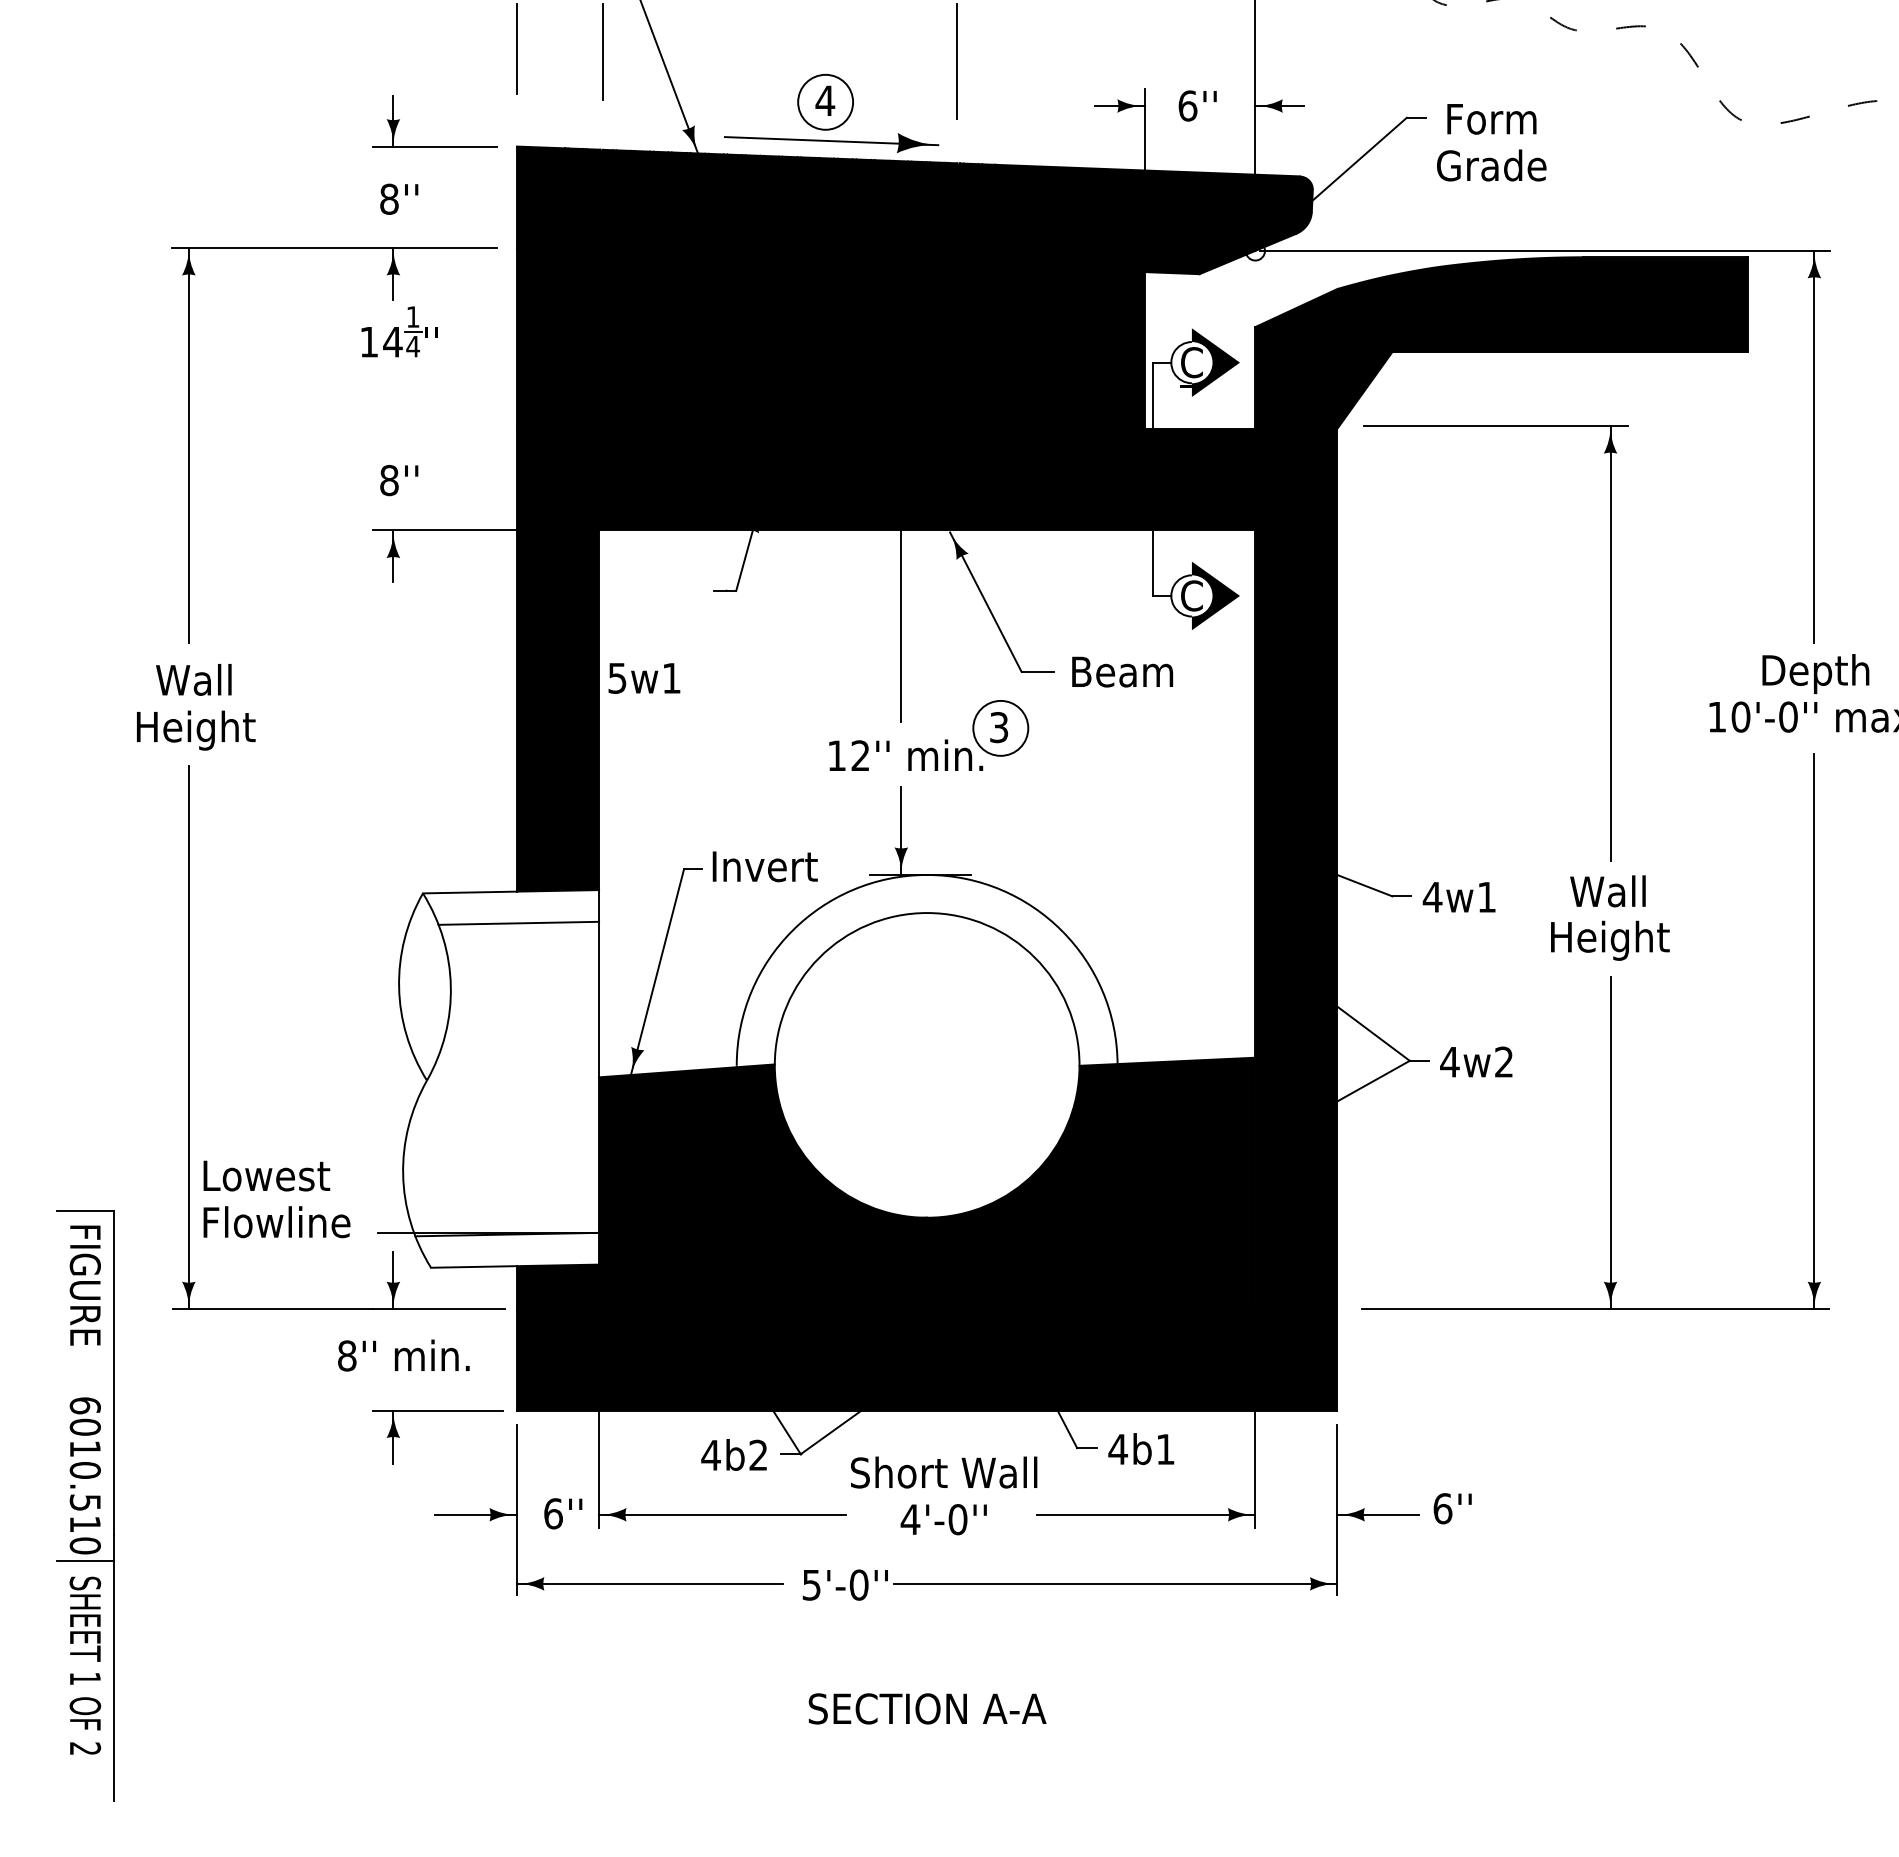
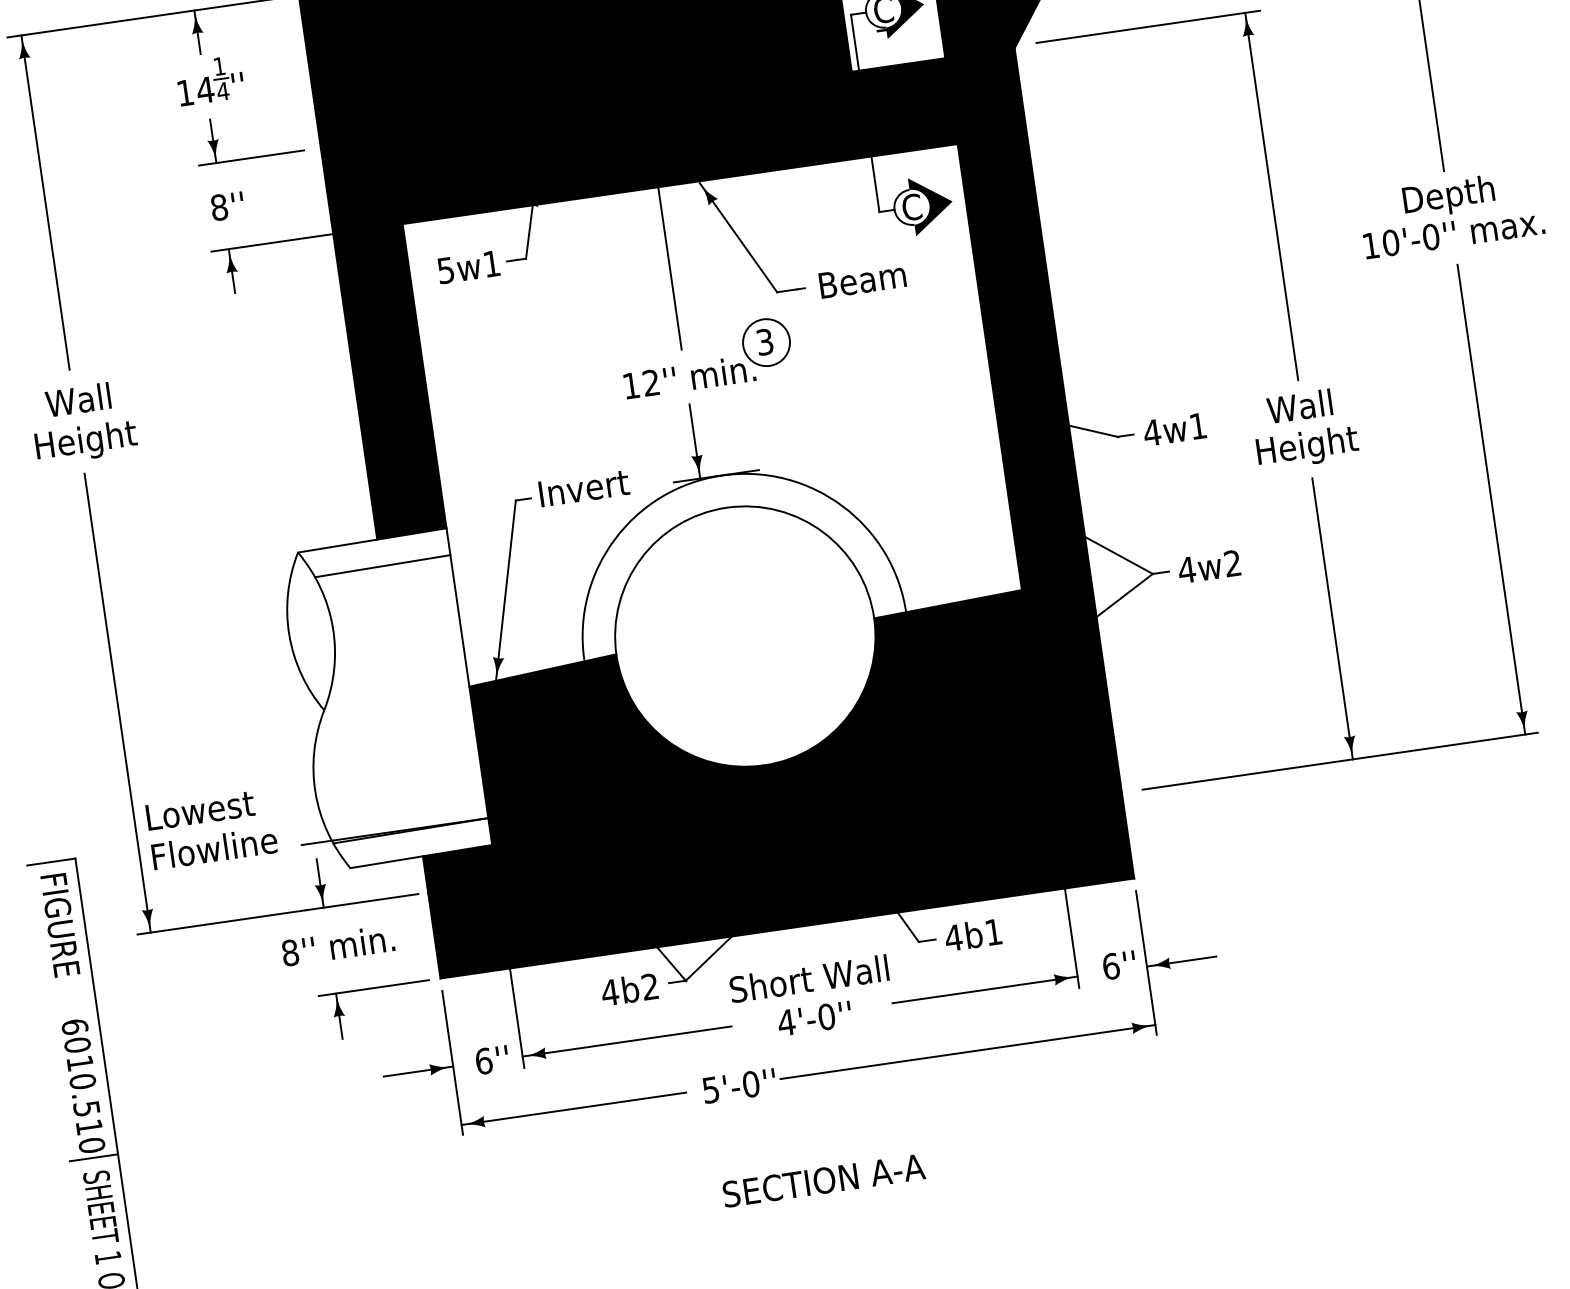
part: (434, 427) -> (251, 157), added
text: (644, 678) -> (468, 267), moved
text: (1452, 1508) -> (1119, 965), moved

